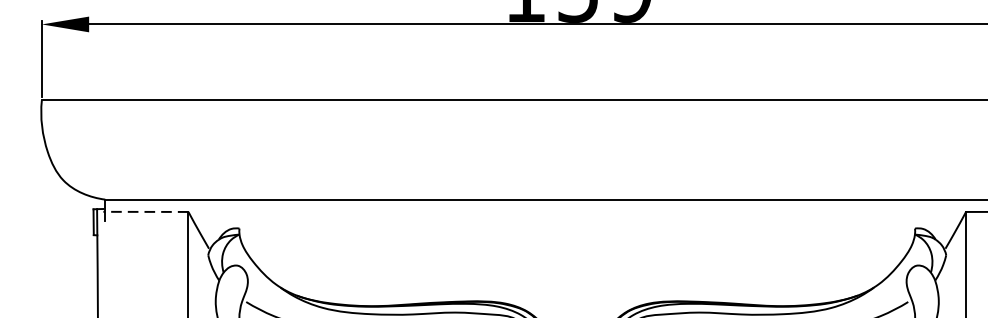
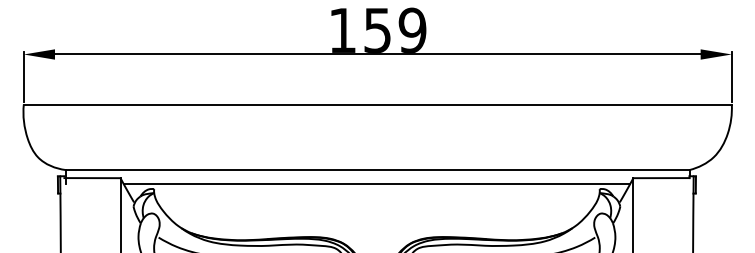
line: (144, 212) -> (91, 178), dashed -> solid
line: (576, 220) -> (376, 183), added

